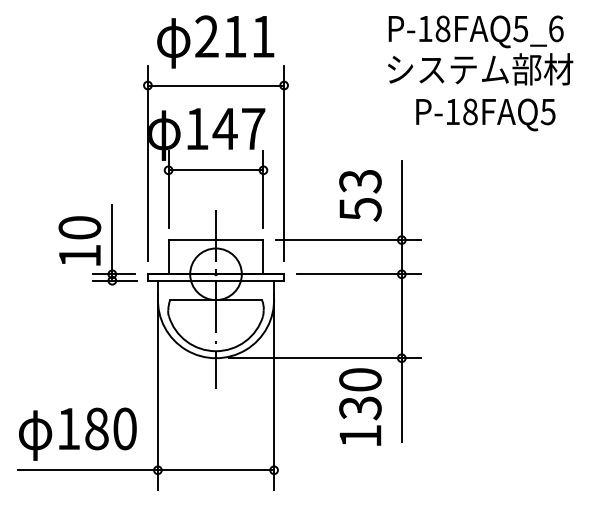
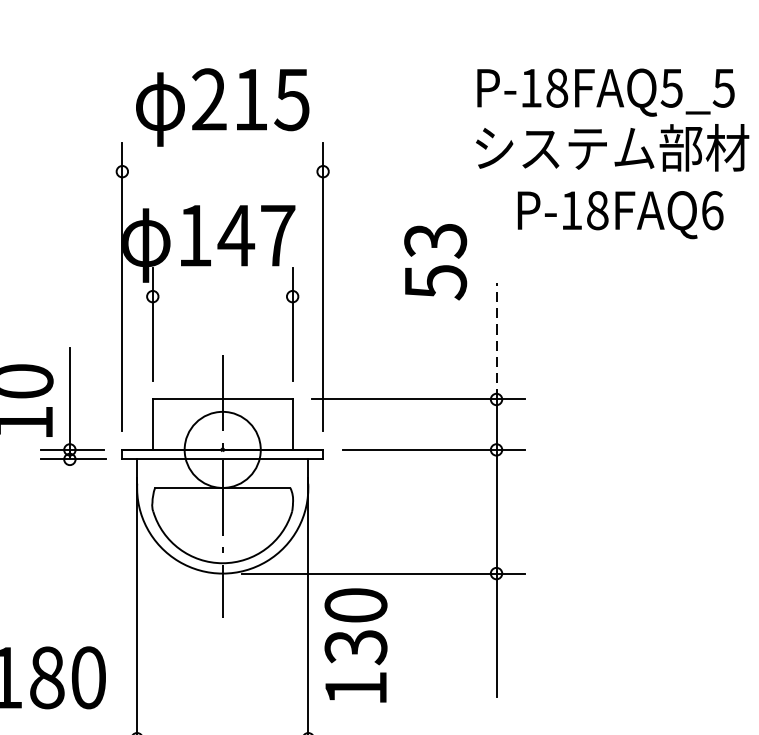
text: (555, 28) -> (723, 87), P-18FAQ5_6 -> P-18FAQ5_5
text: (262, 37) -> (291, 100), 211 -> 215
line: (215, 85) -> (221, 171), removed
text: (547, 111) -> (711, 209), P-18FAQ5 -> P-18FAQ6
line: (215, 170) -> (221, 296), removed
text: (360, 195) -> (435, 261), moved
line: (401, 200) -> (496, 341), solid -> dashed
text: (360, 406) -> (356, 644), moved

